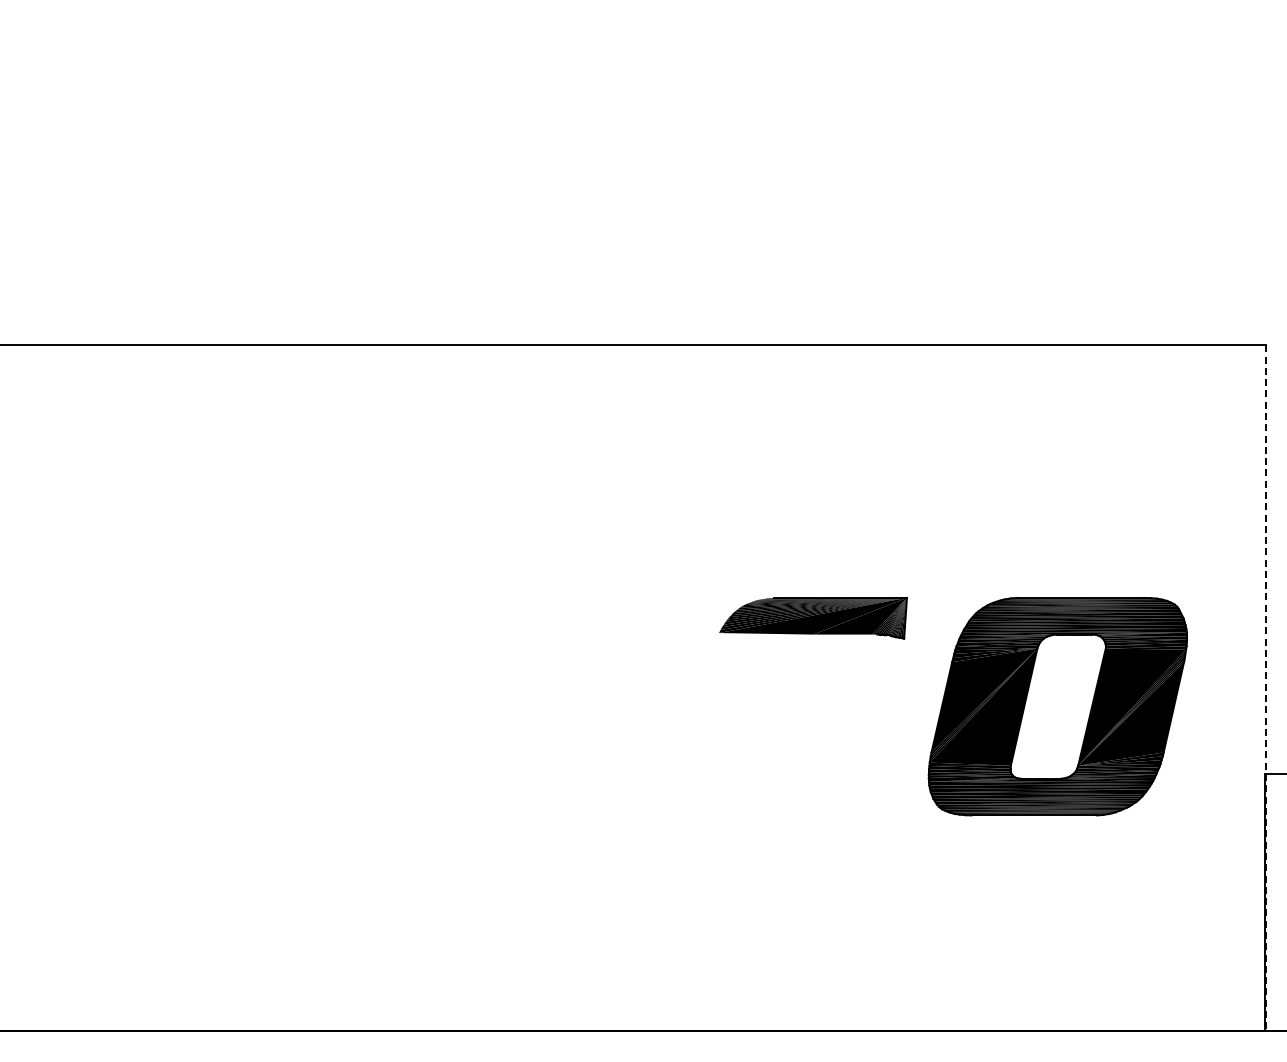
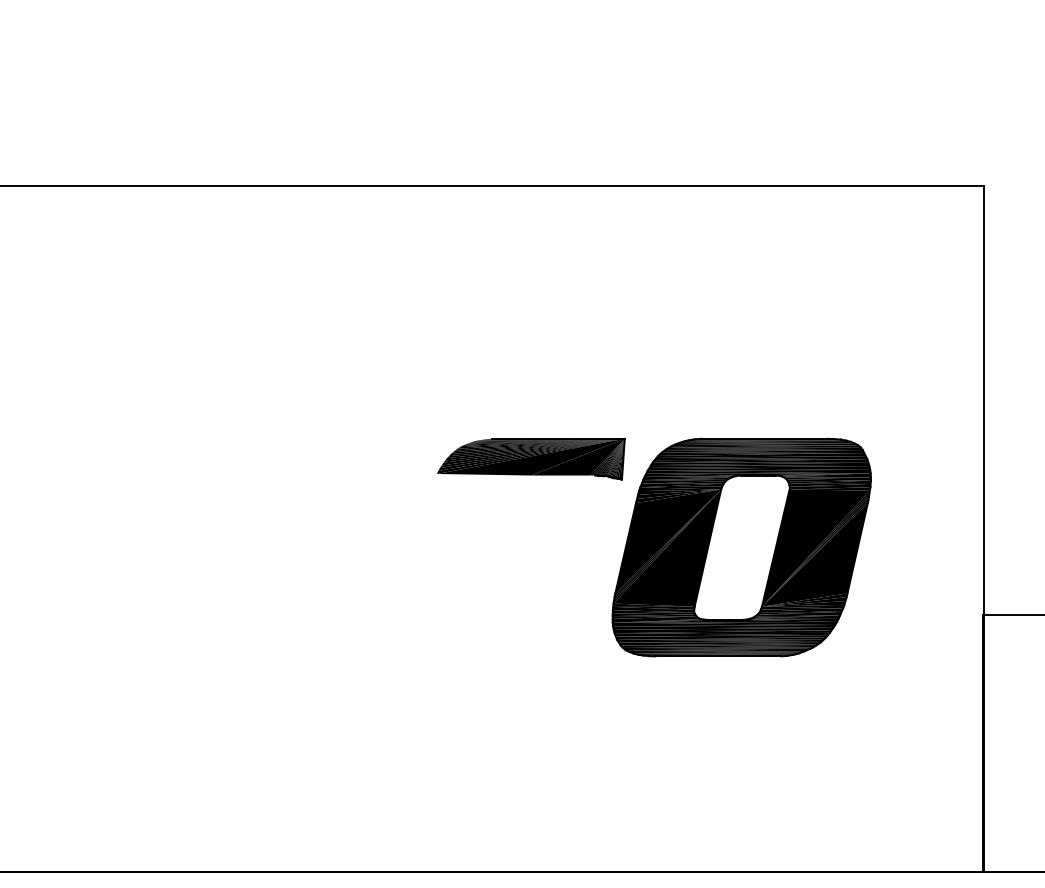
line: (1266, 688) -> (984, 529), dashed -> solid
part: (1057, 706) -> (741, 547), moved

